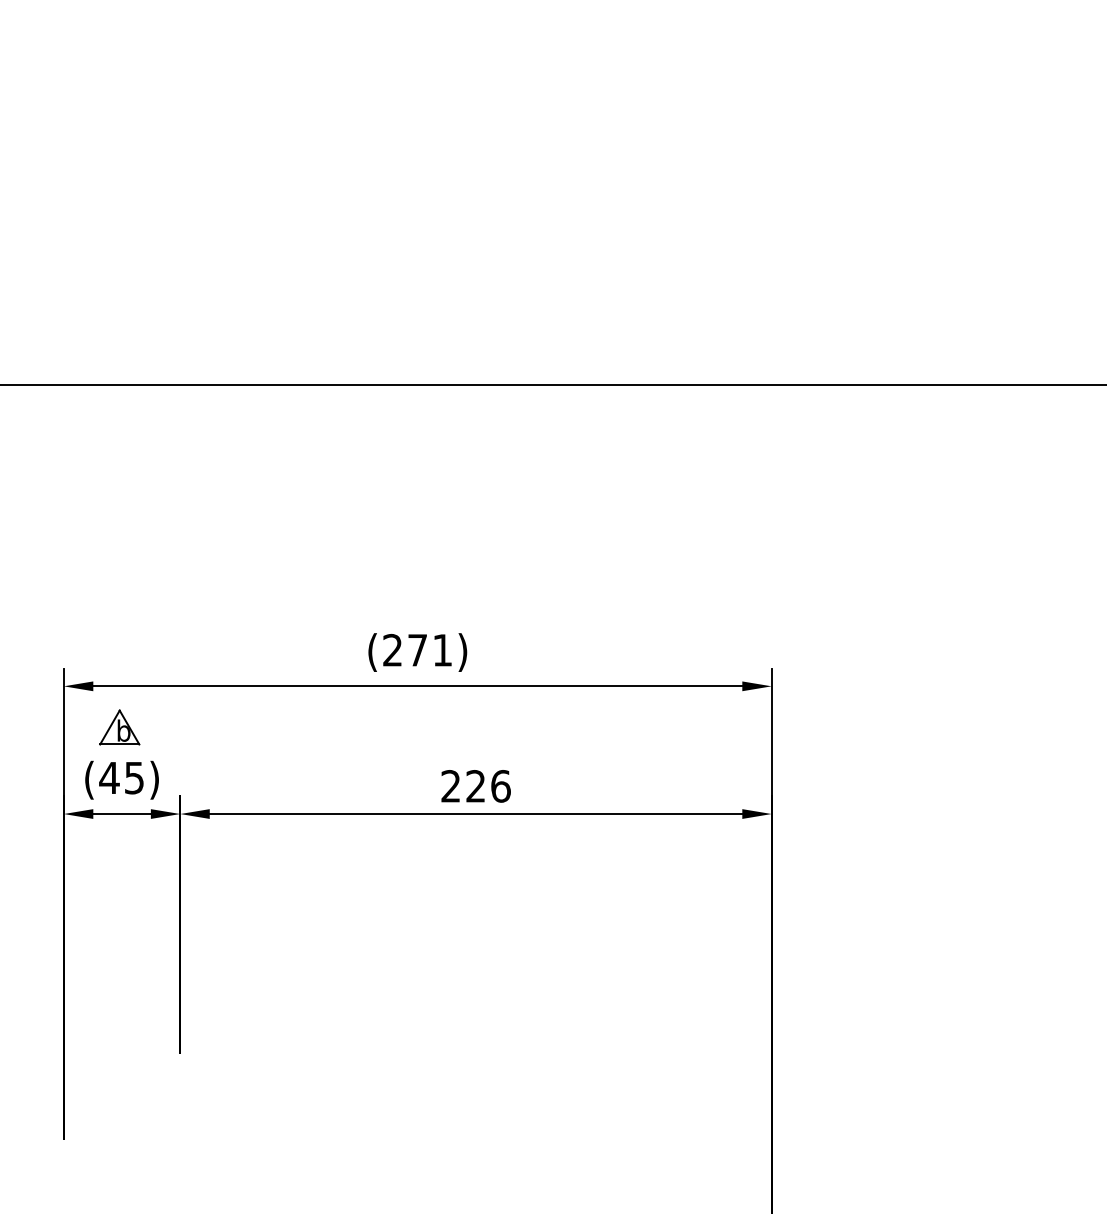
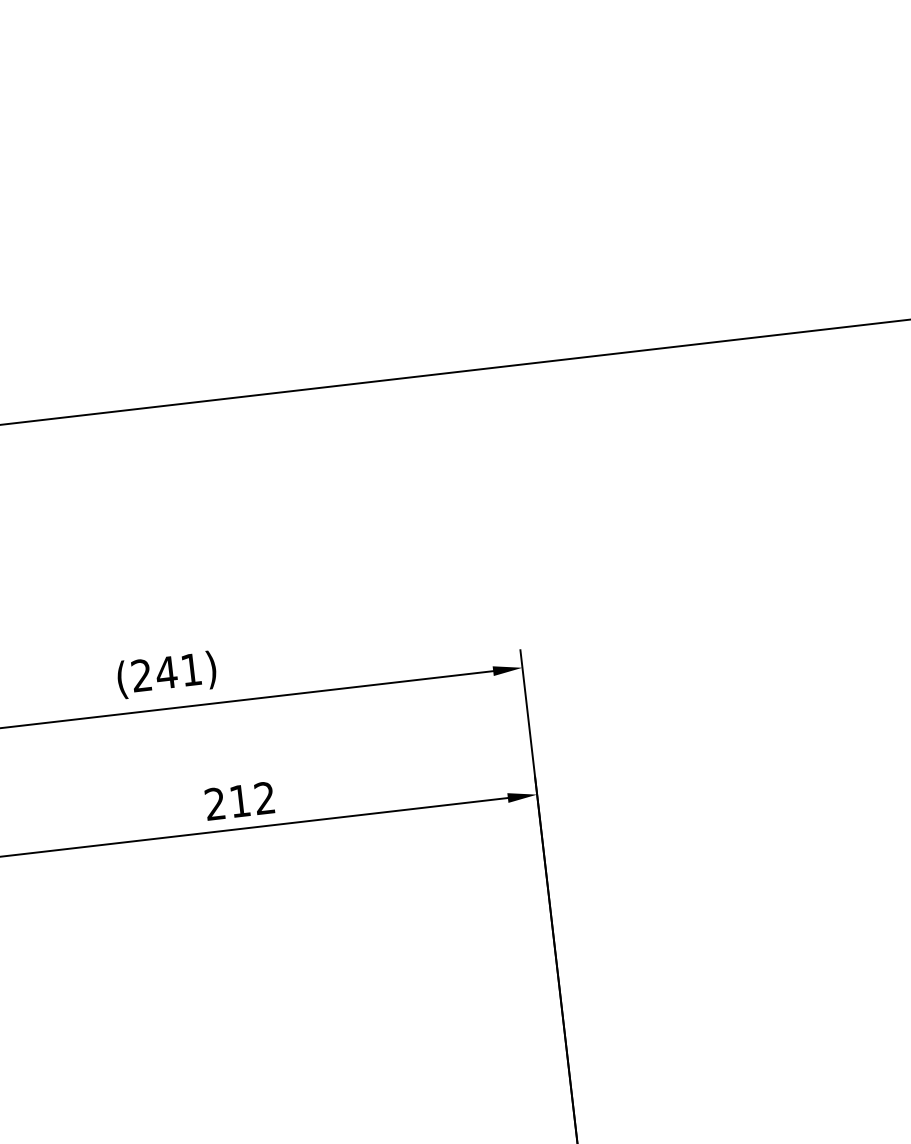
text: (417, 650) -> (166, 672), (271) -> (241)
text: (488, 786) -> (252, 799), 226 -> 212

